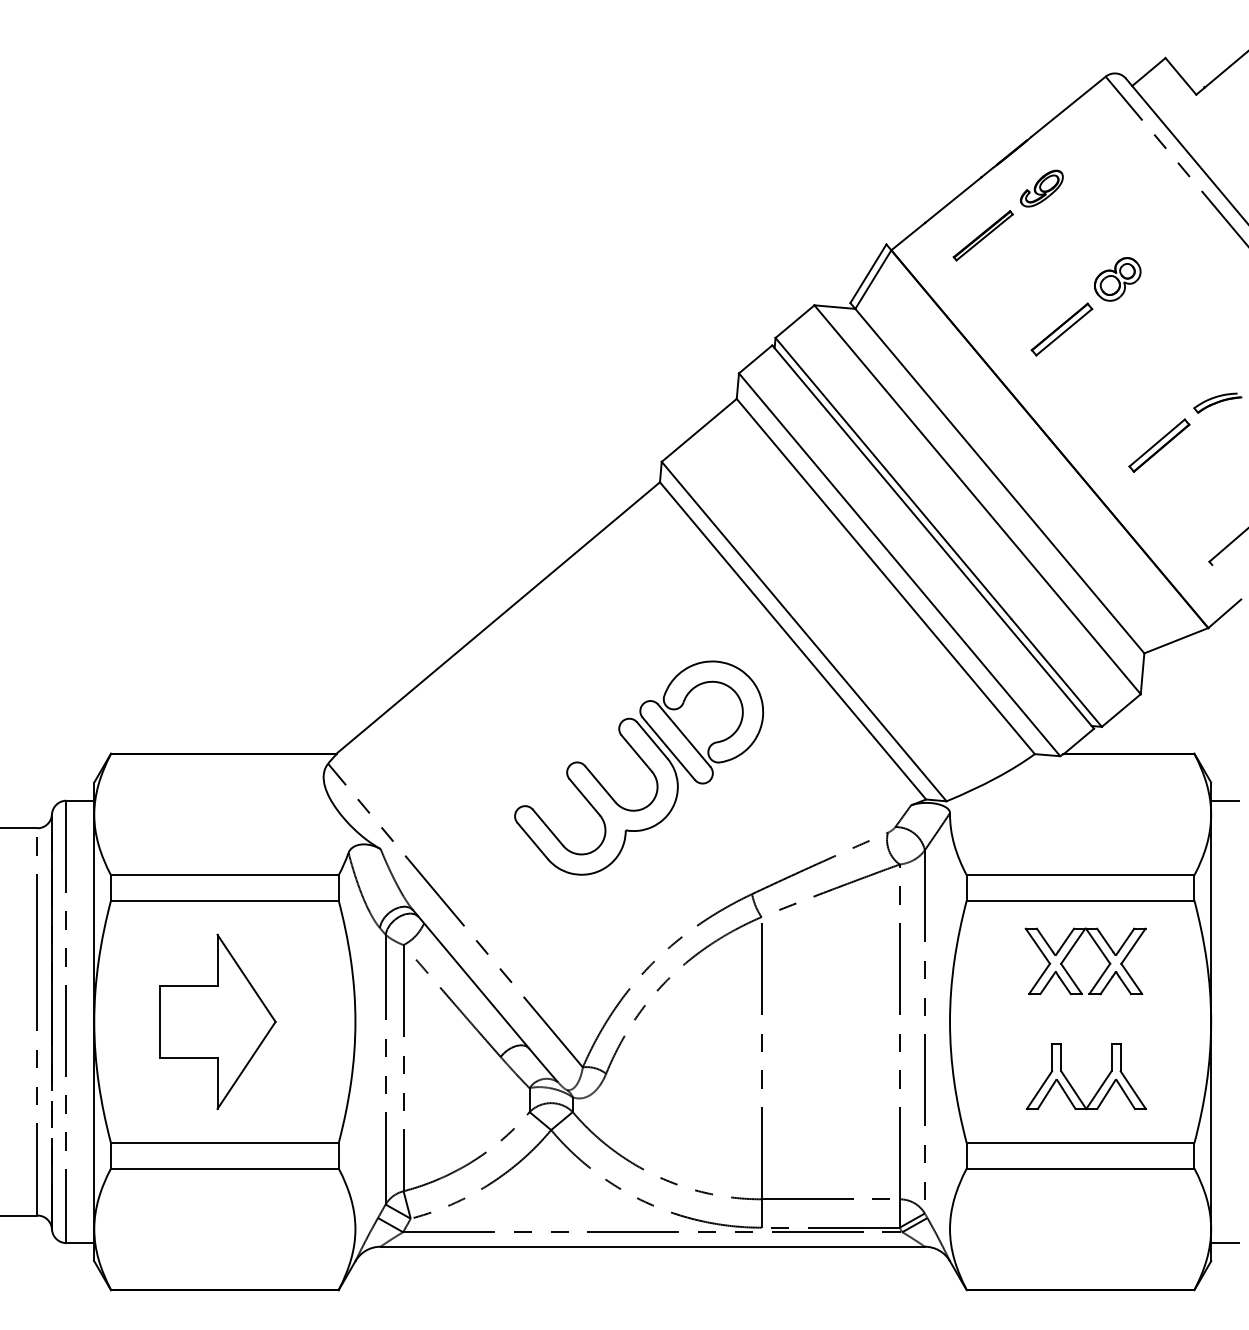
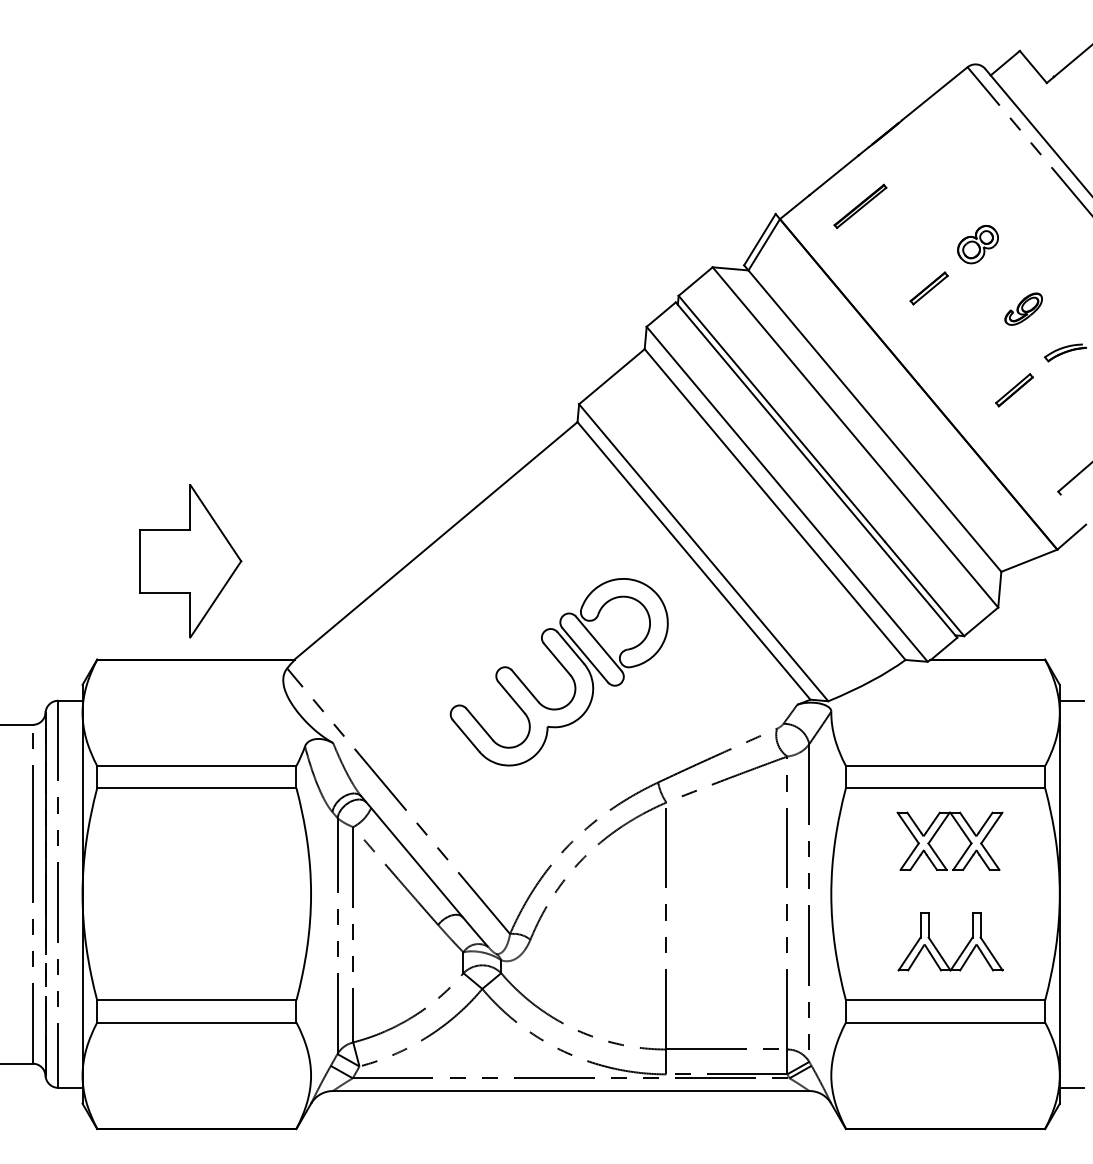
part: (1041, 187) -> (1023, 308), moved
part: (1061, 329) -> (928, 288), size x0.7
part: (1159, 446) -> (1014, 390), size x0.7
part: (217, 1022) -> (190, 561), moved

